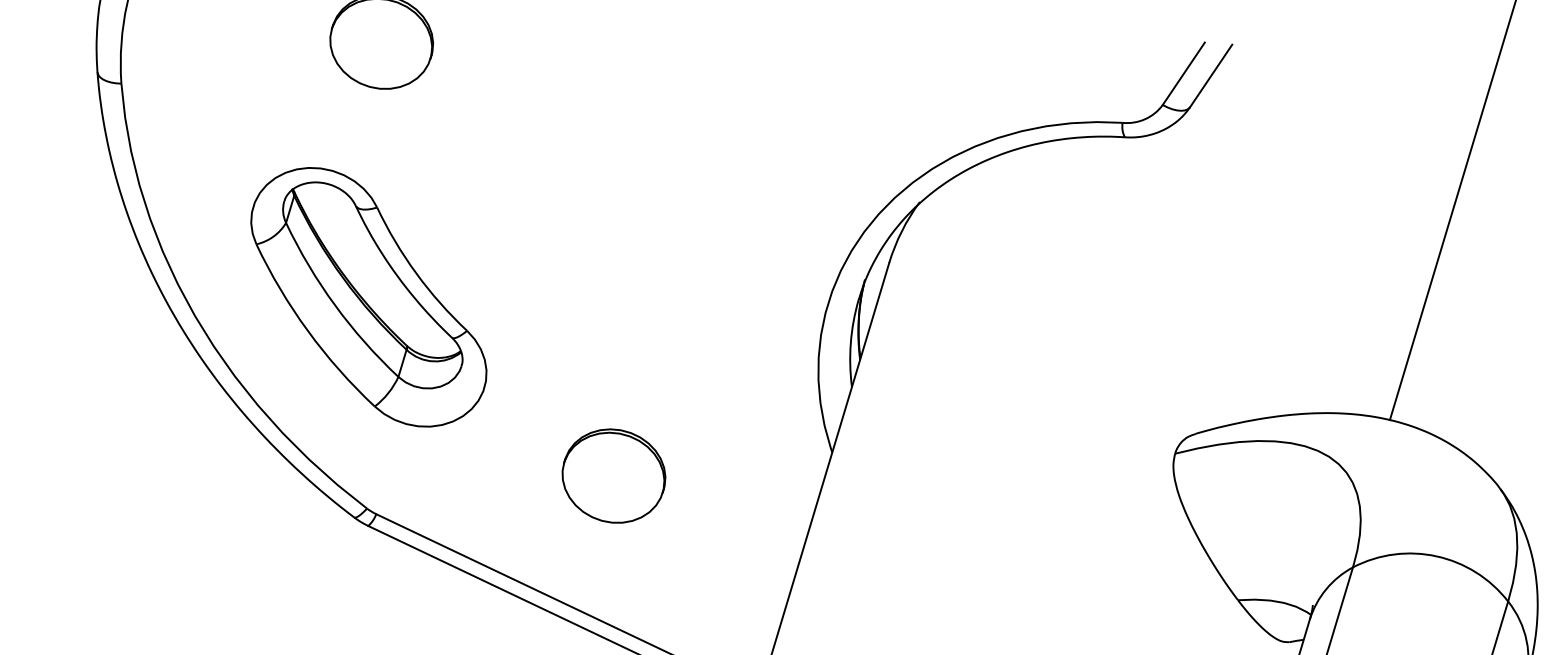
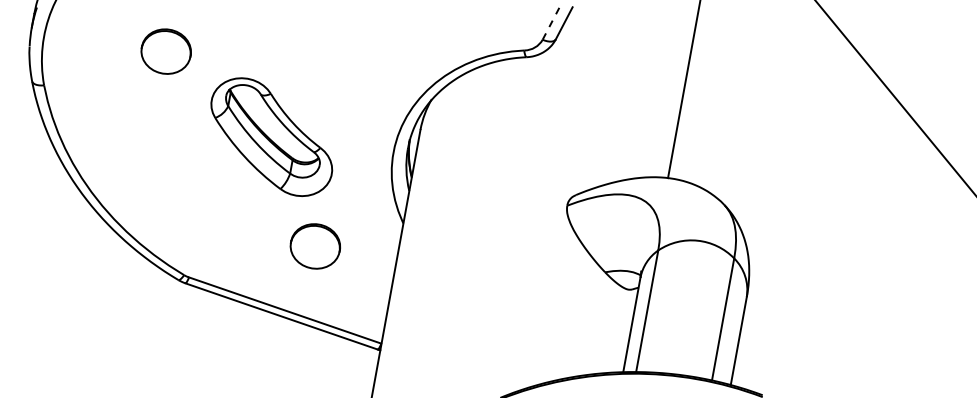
line: (1184, 73) -> (551, 23), solid -> dashed
part: (368, 295) -> (271, 136), moved
part: (612, 475) -> (314, 246), moved

